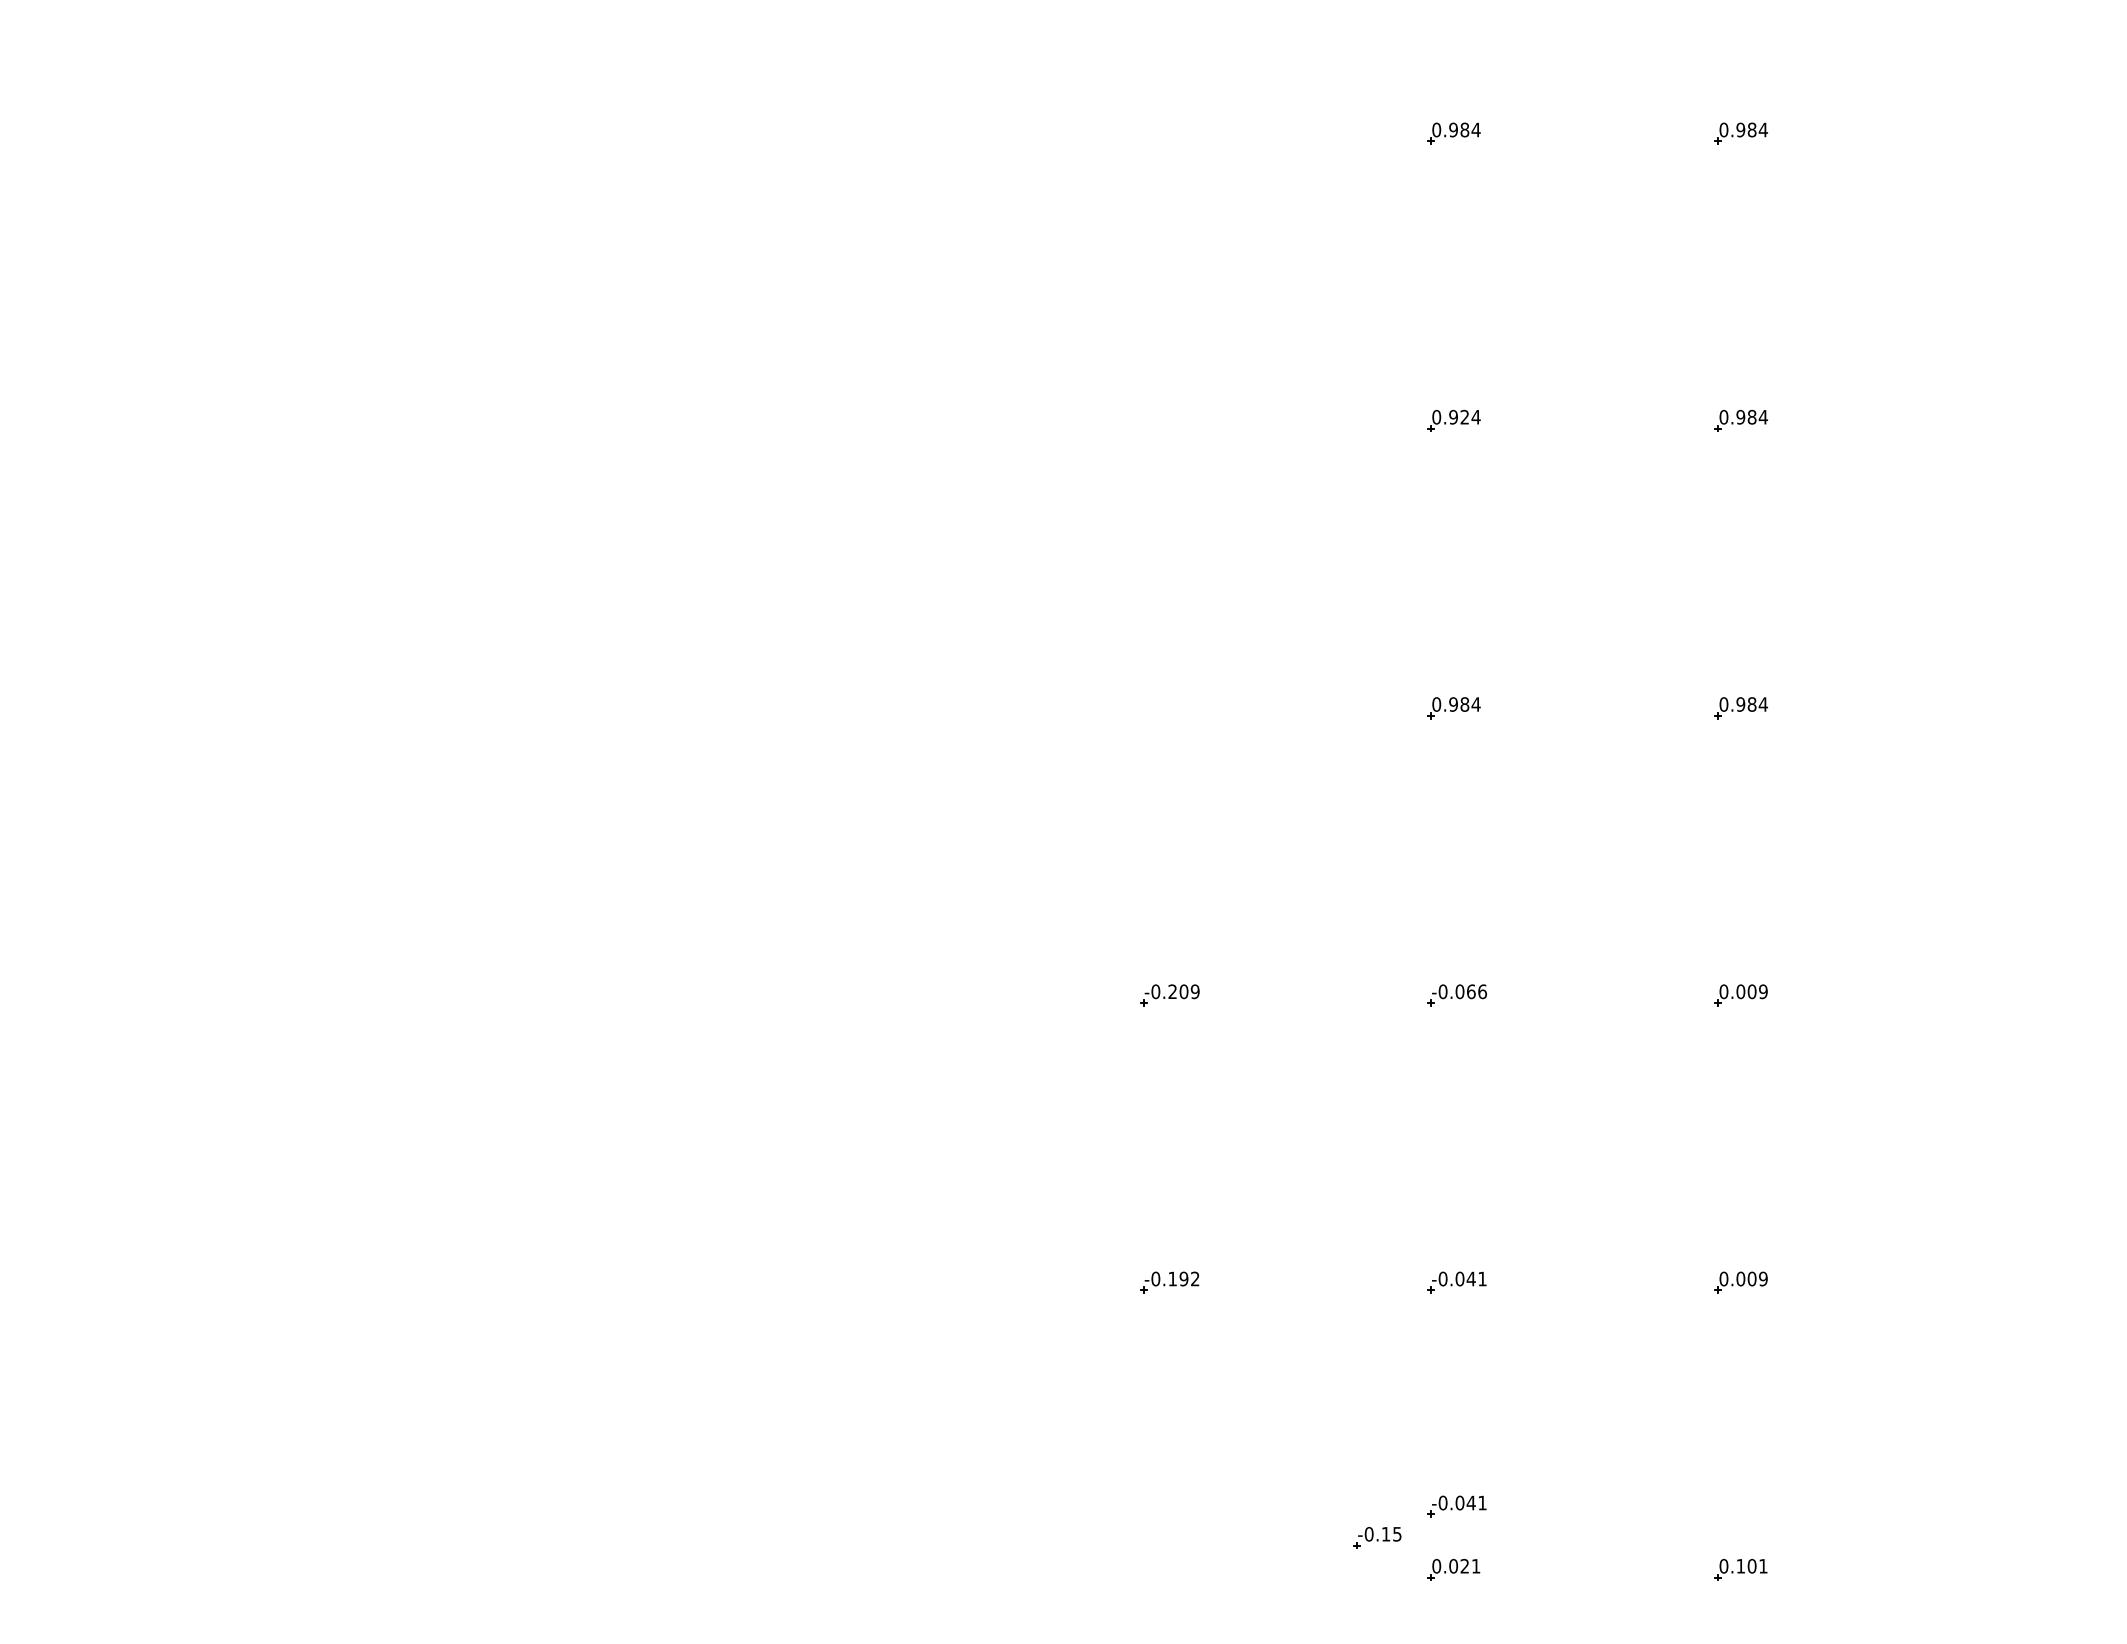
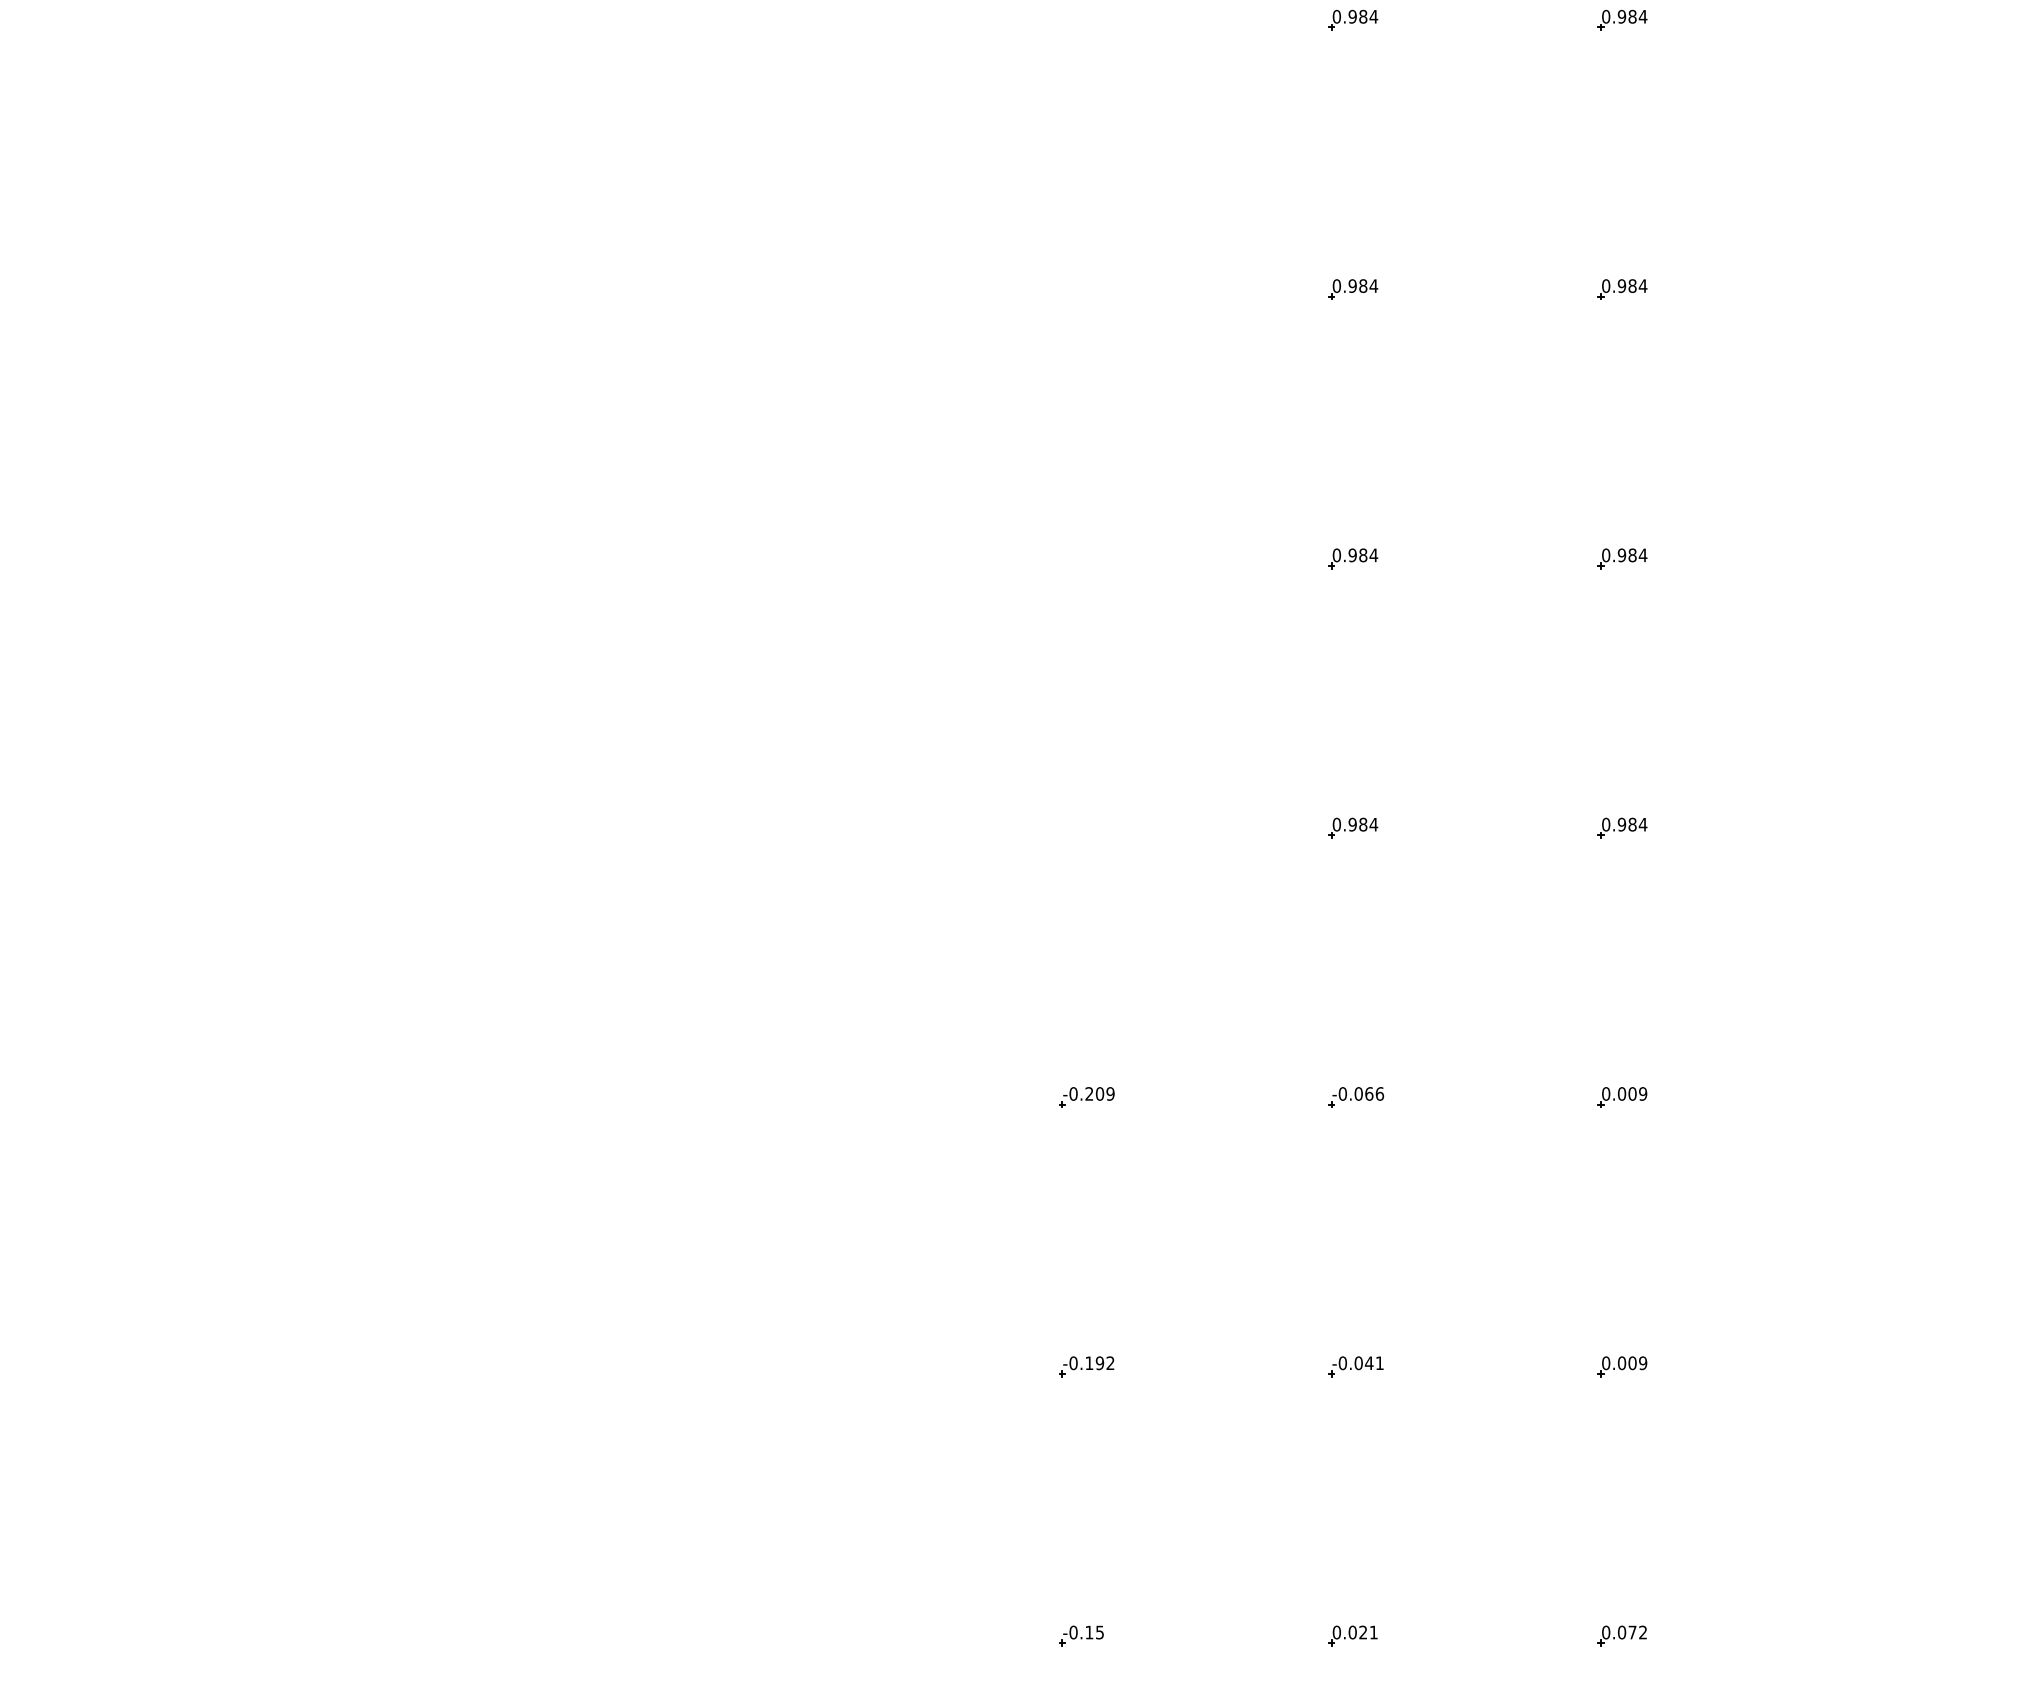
text: (1465, 417) -> (1363, 555), 0.924 -> 0.984
part: (1456, 1506) -> (1355, 1576), removed
part: (1377, 1537) -> (1081, 1635), moved
text: (1750, 1566) -> (1631, 1632), 0.101 -> 0.072

